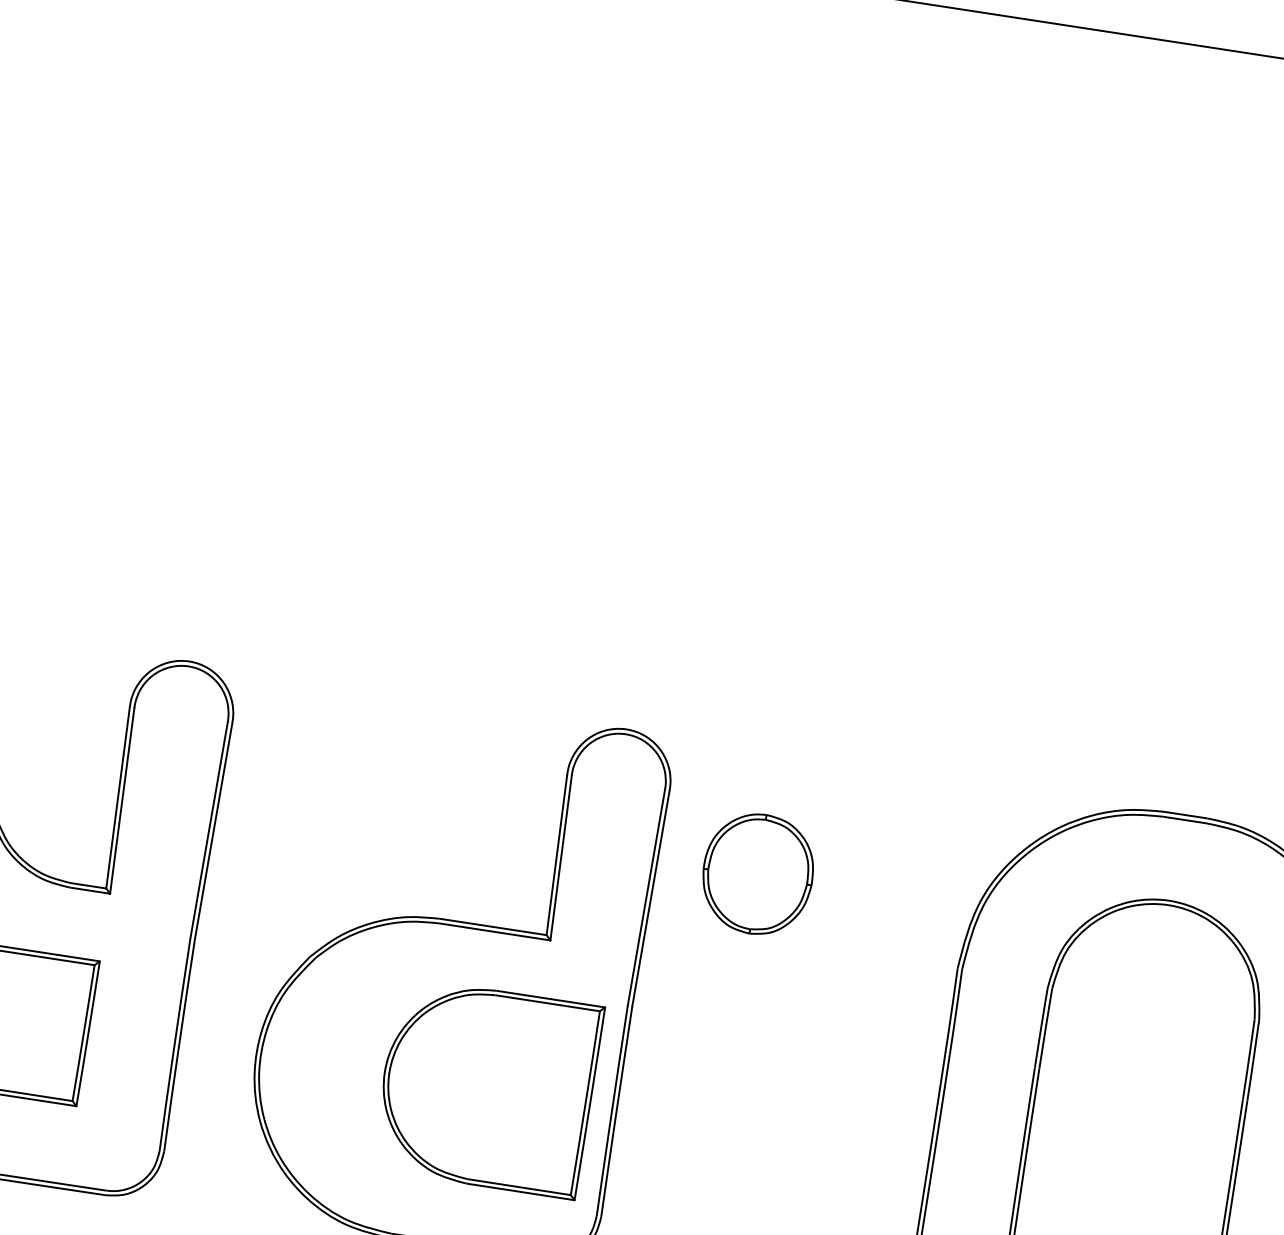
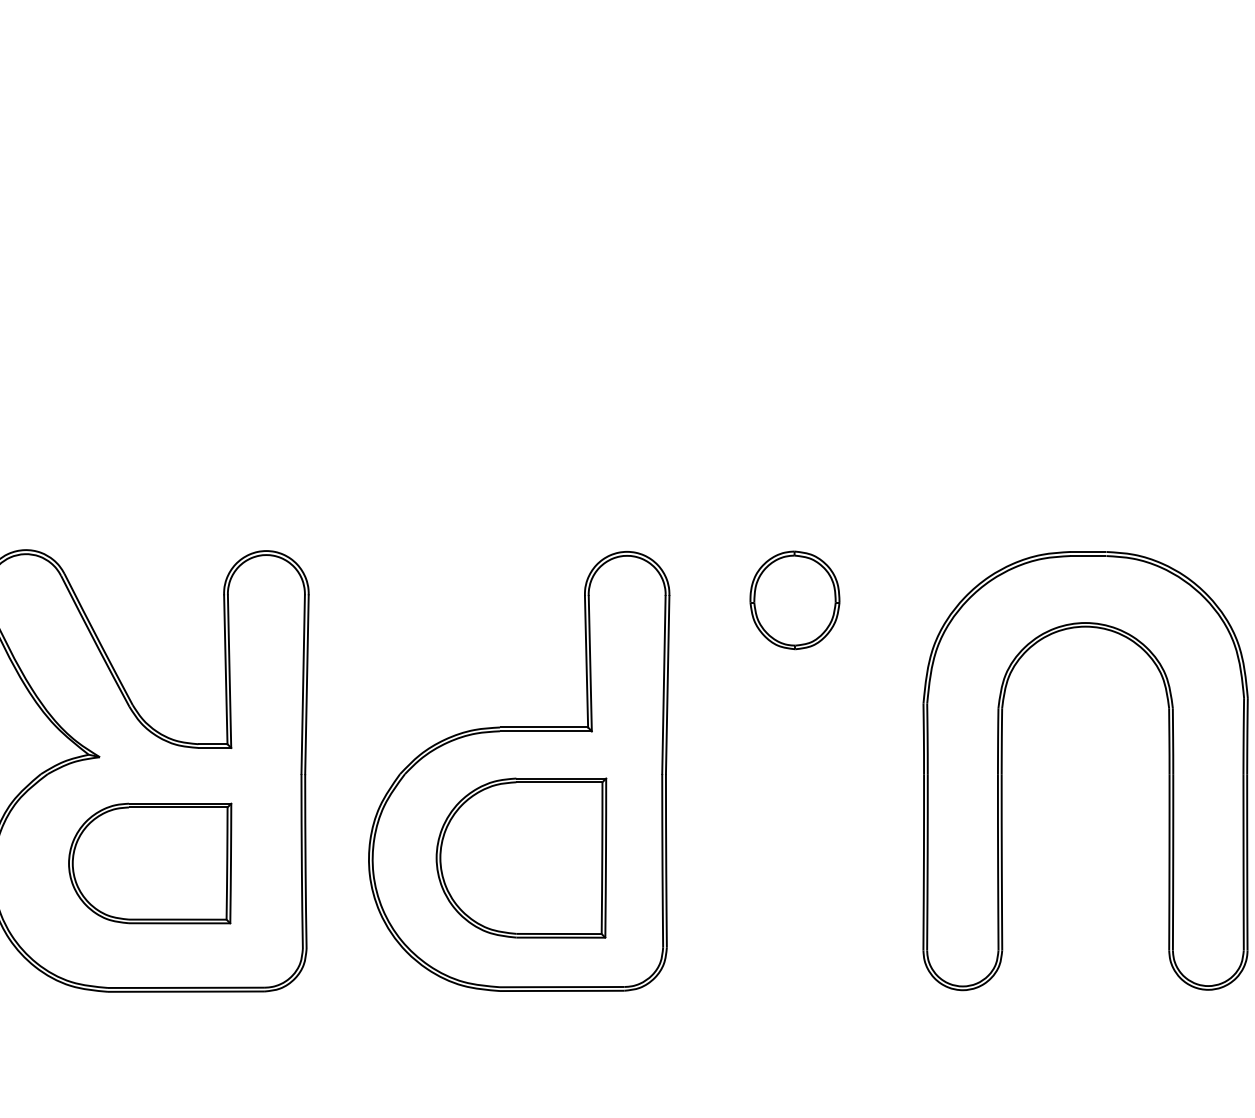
part: (757, 874) -> (794, 600), moved
part: (487, 1087) -> (521, 857), moved

